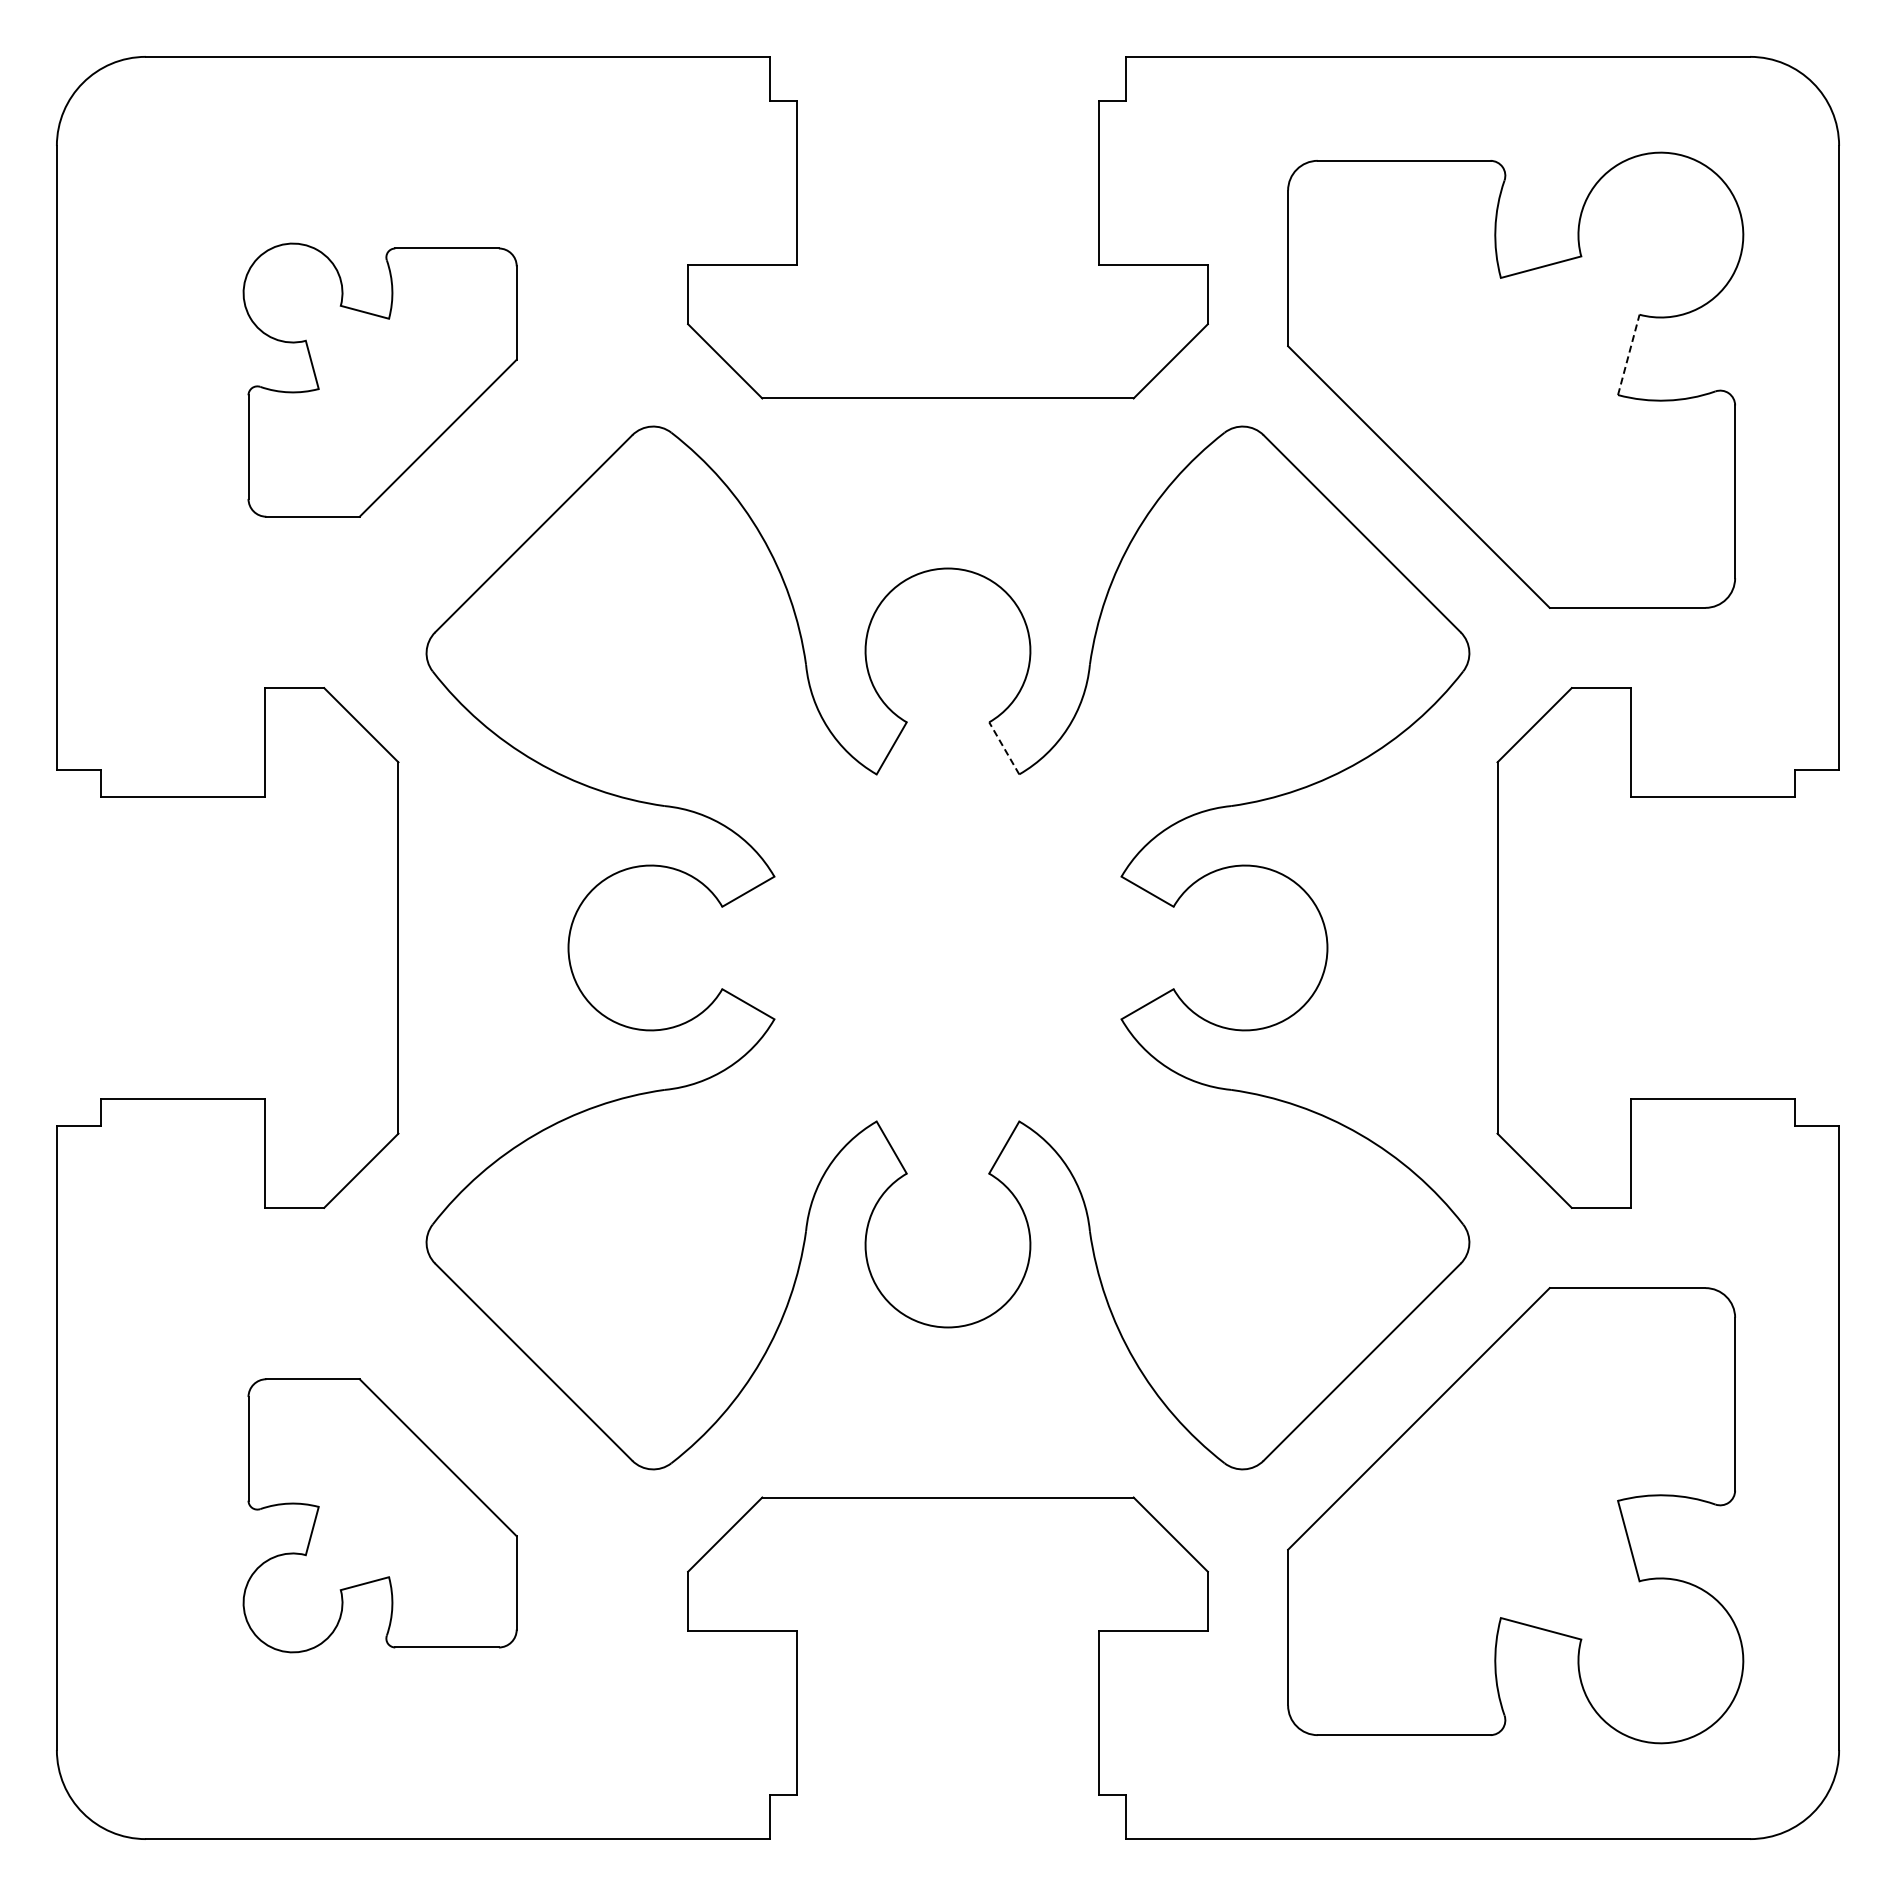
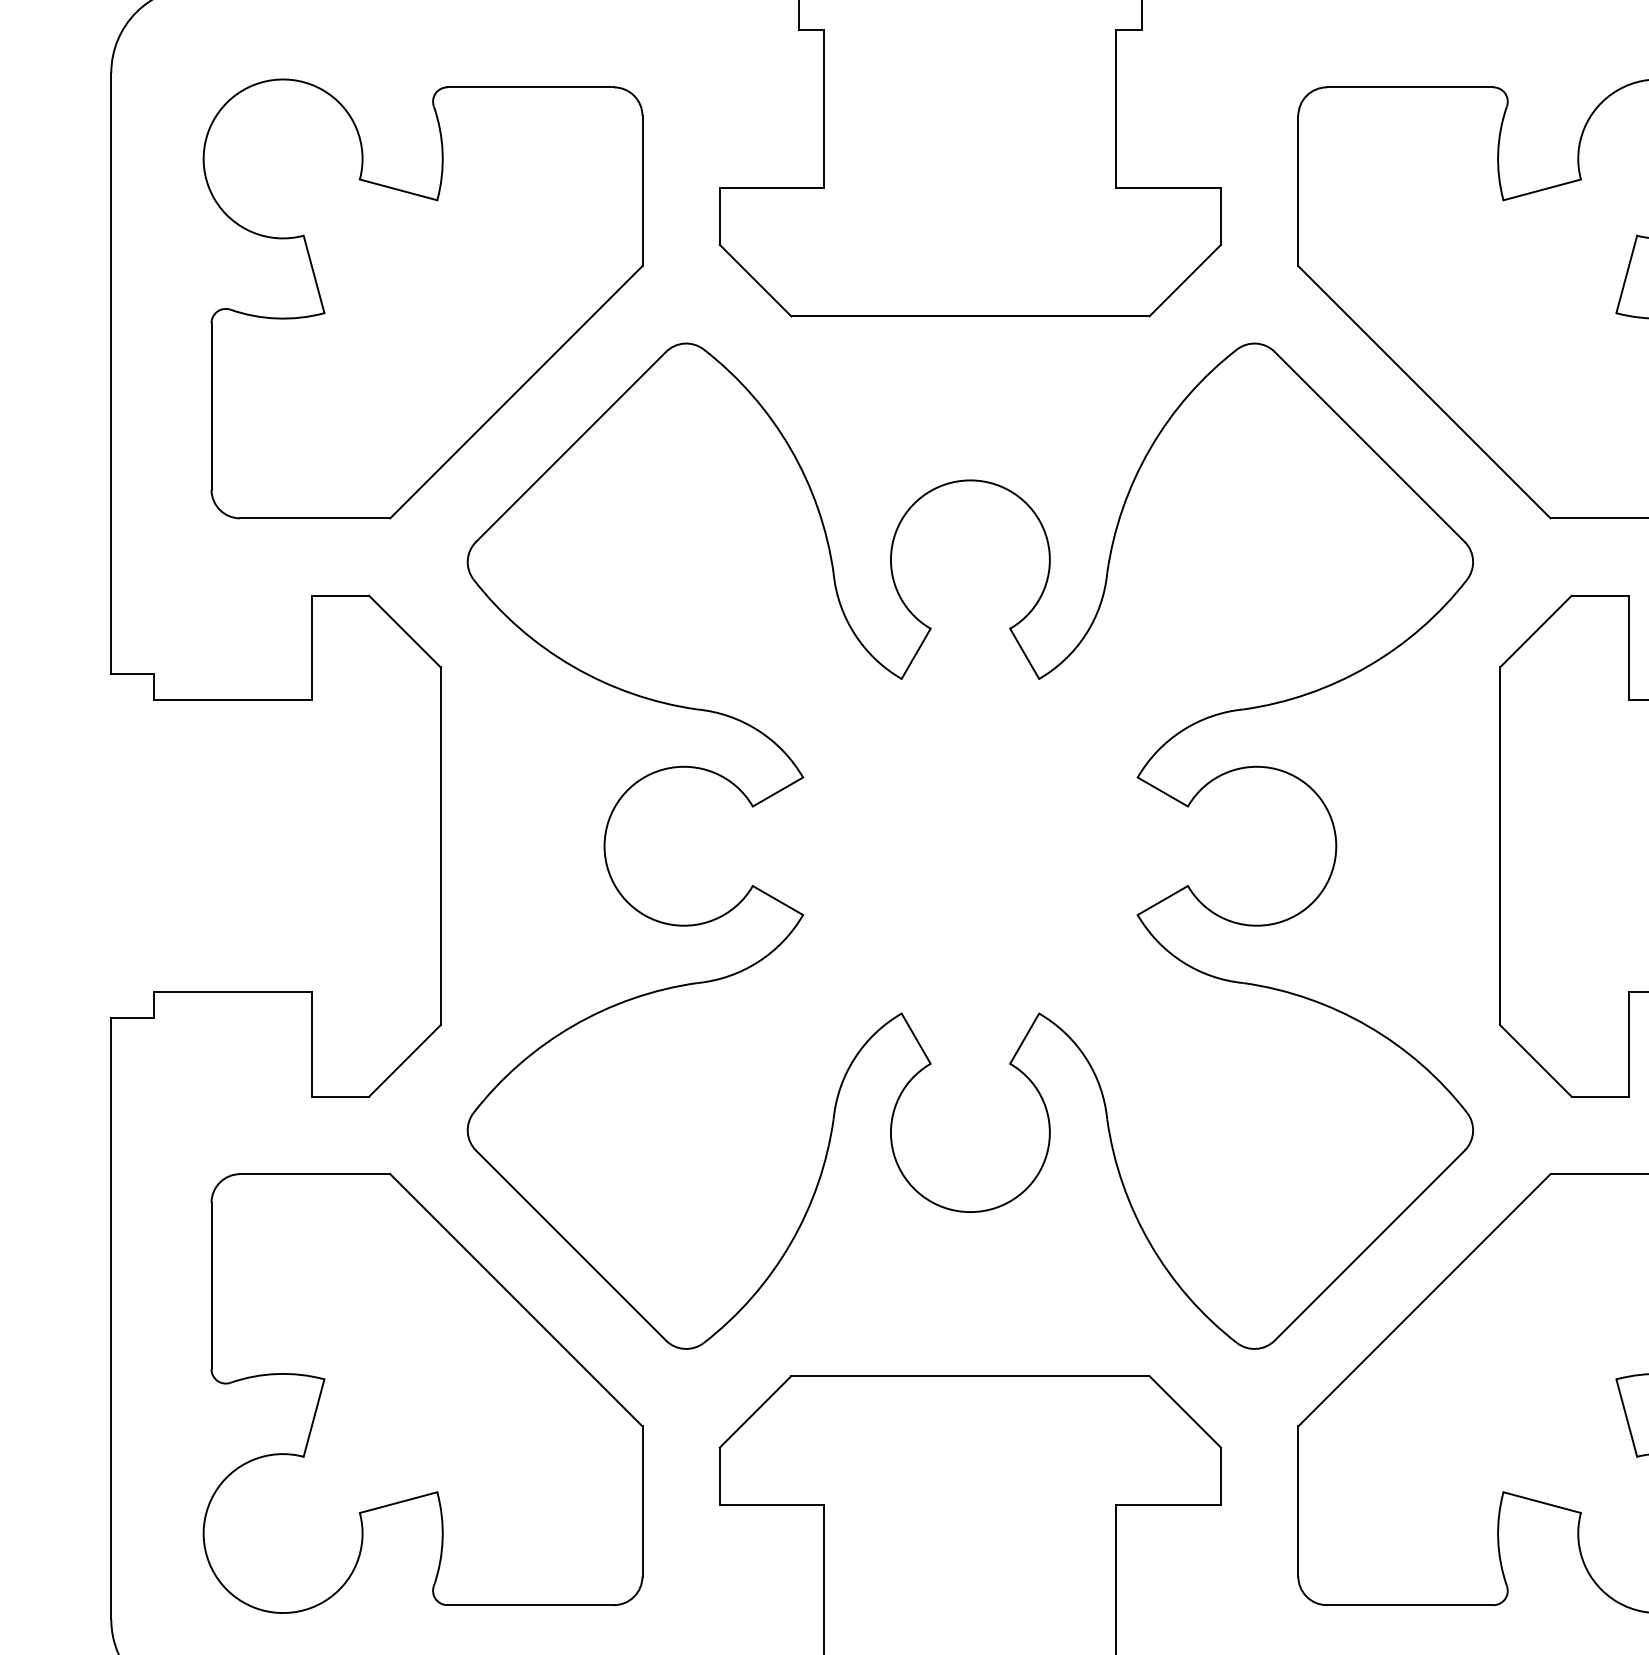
line: (1628, 354) -> (1626, 274), dashed -> solid
part: (379, 379) -> (422, 298), size x1.67
line: (1004, 747) -> (1024, 652), dashed -> solid
part: (379, 1515) -> (422, 1393), size x1.67

